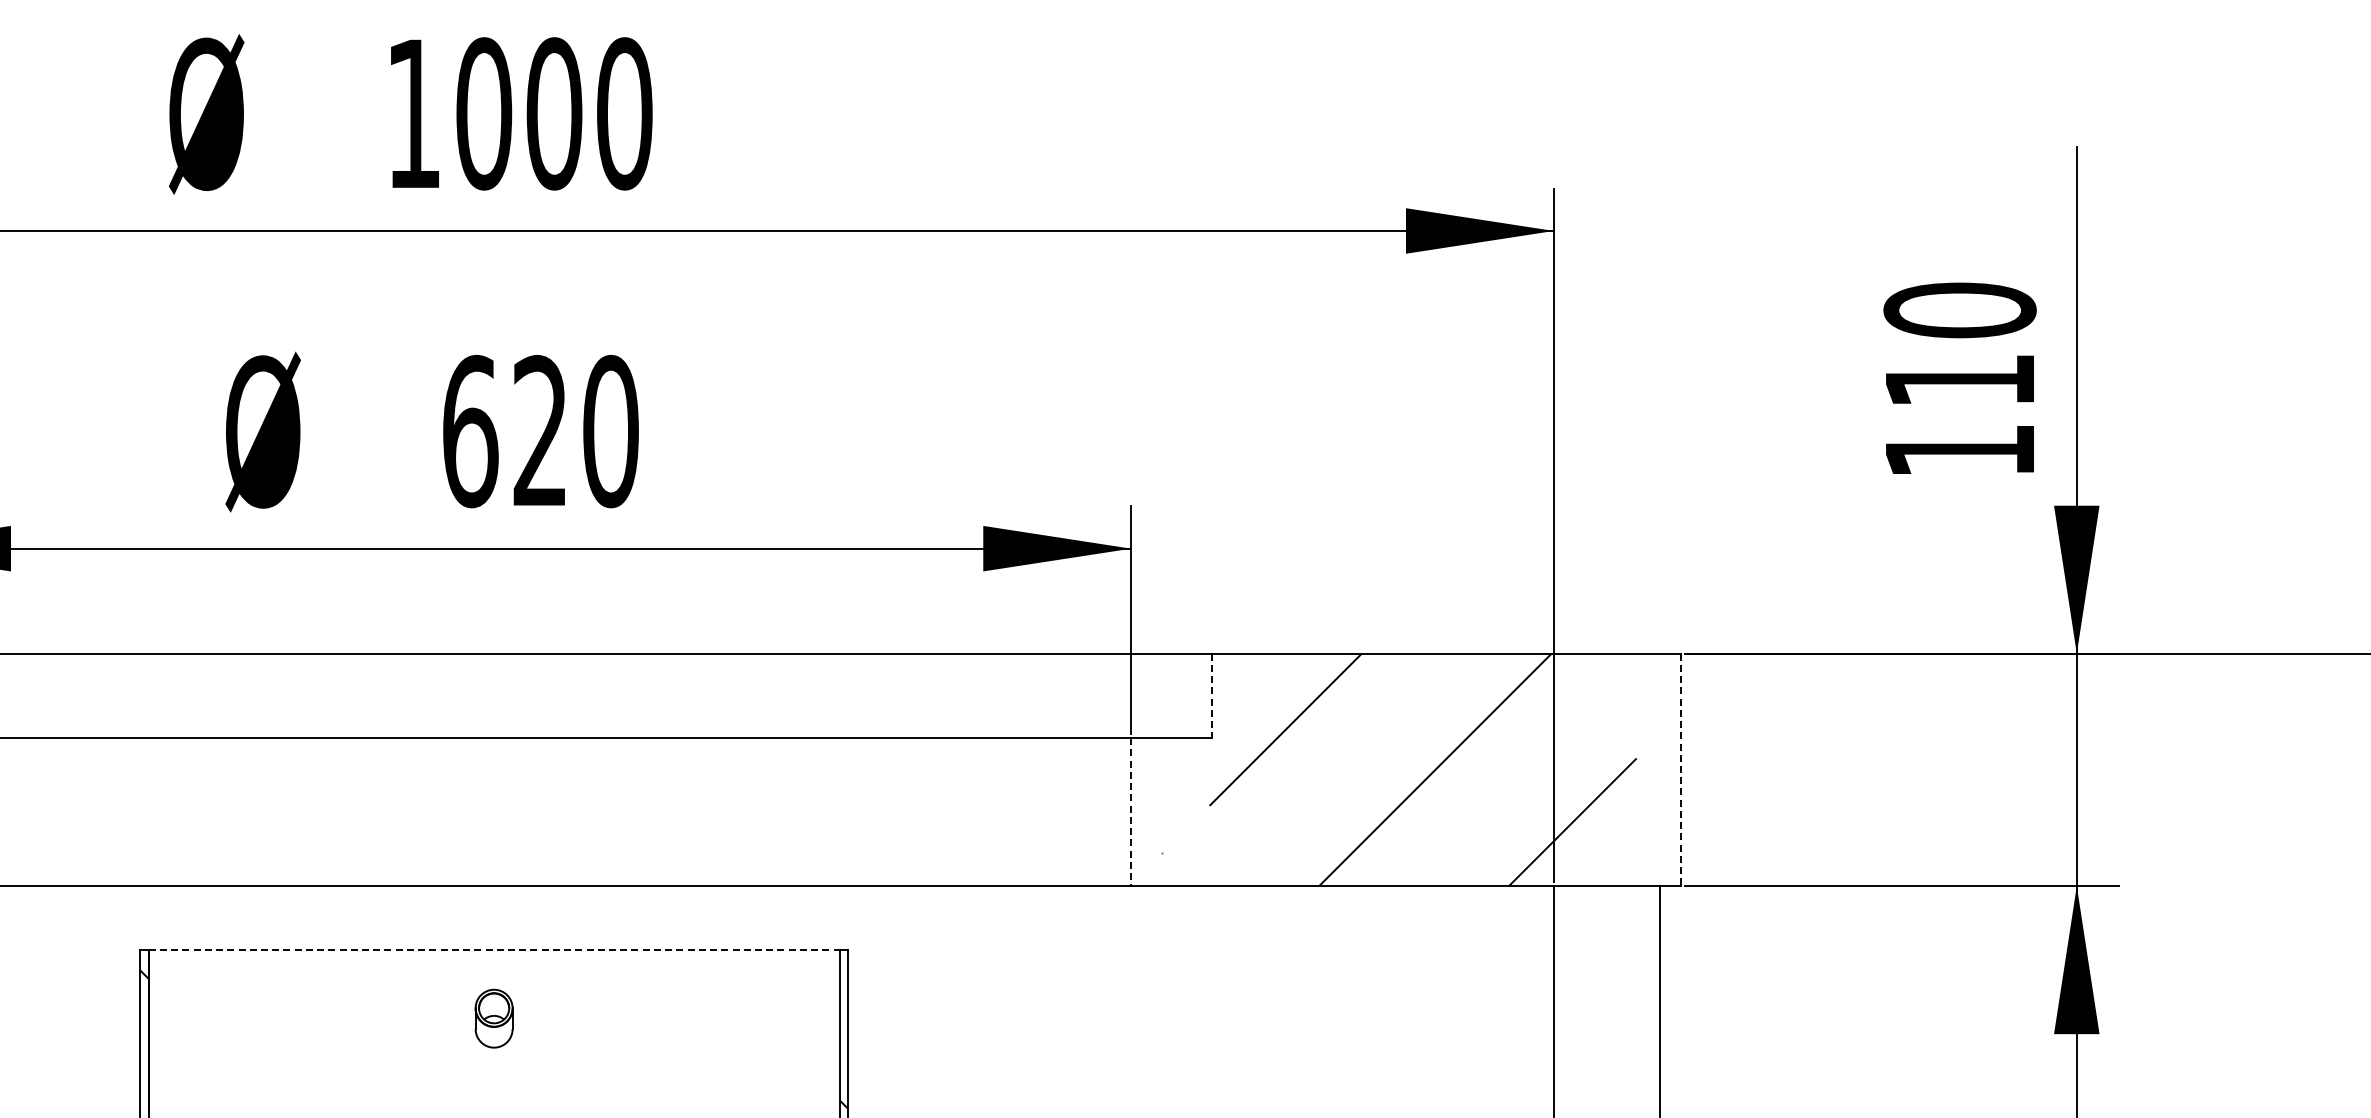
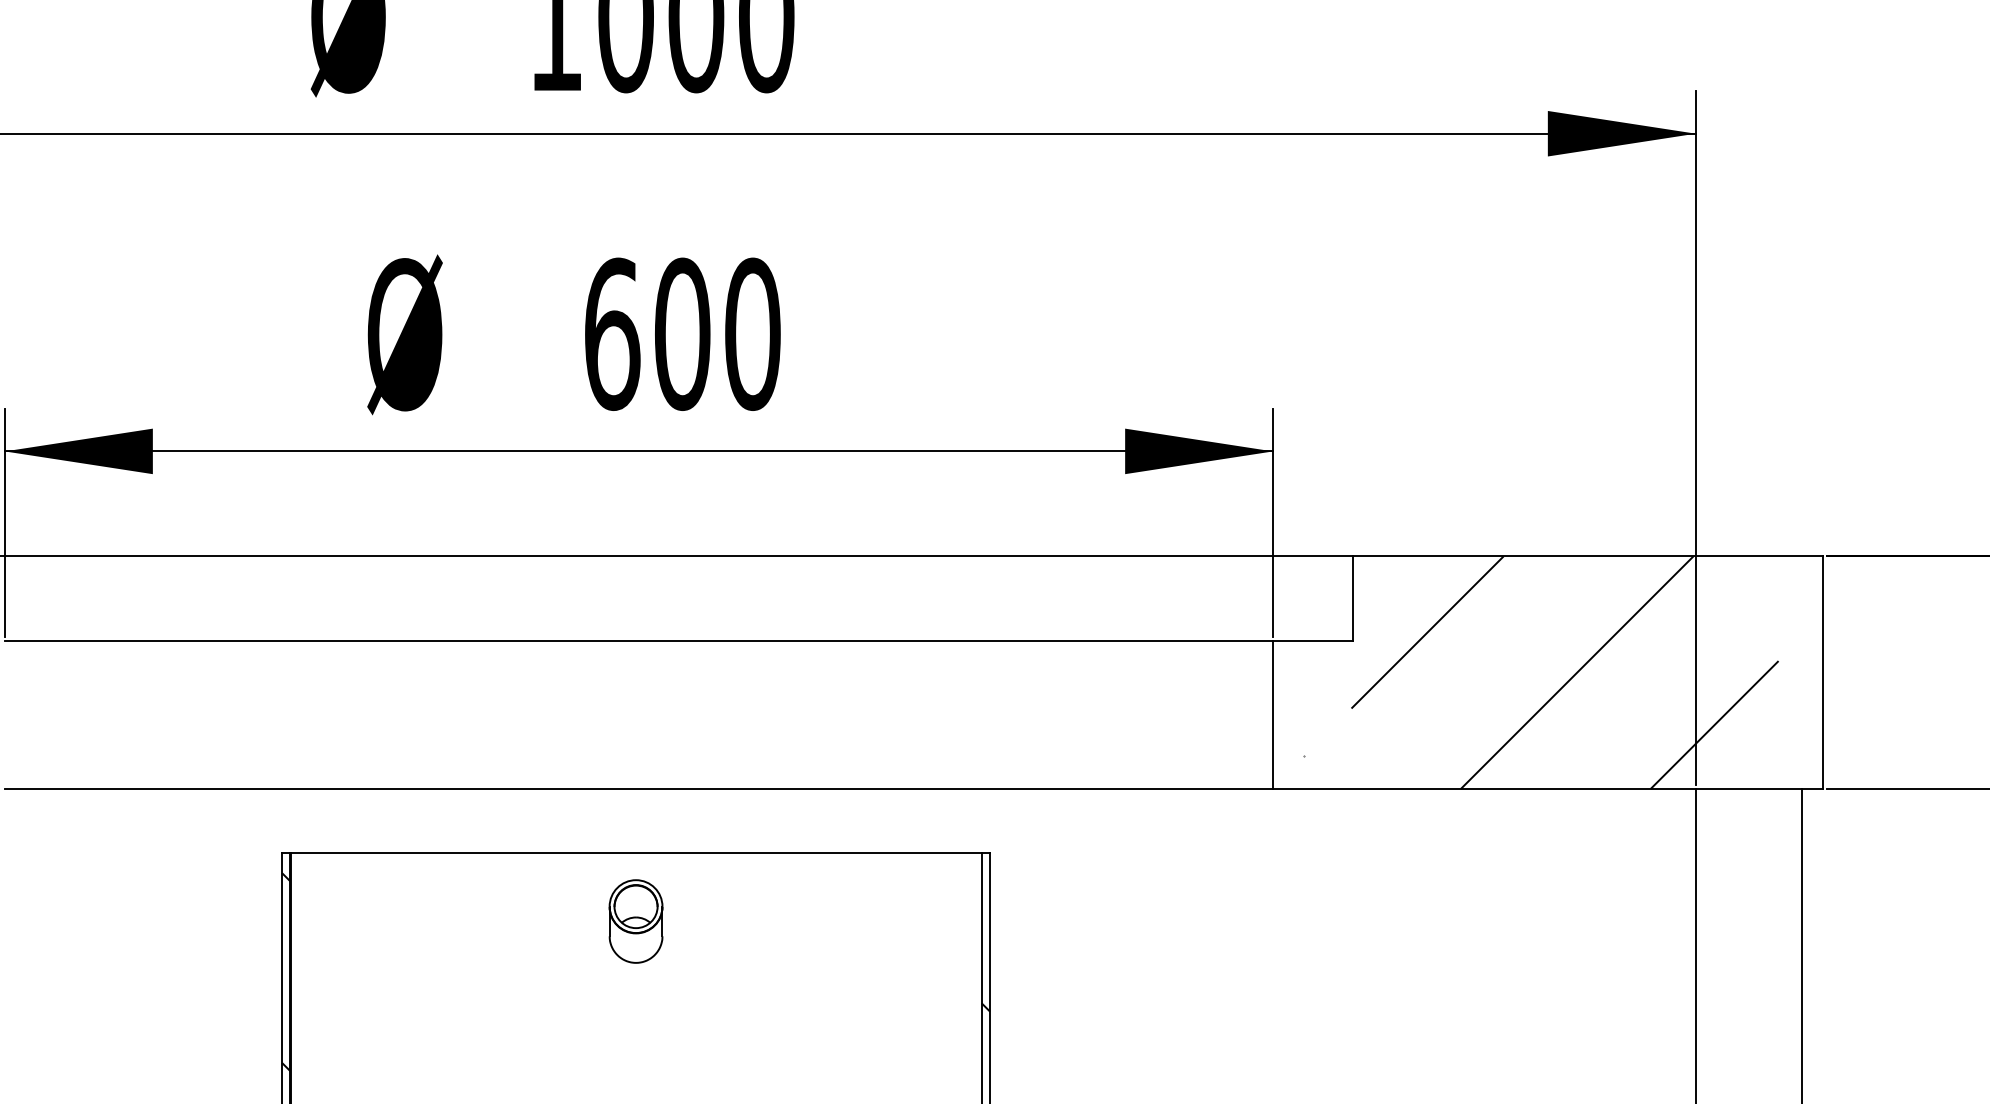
text: (540, 431) -> (682, 334), 620 -> 600
line: (1211, 696) -> (1353, 599), dashed -> solid
line: (1680, 770) -> (1822, 673), dashed -> solid
line: (1131, 812) -> (1273, 715), dashed -> solid
line: (494, 949) -> (636, 852), dashed -> solid
part: (493, 1018) -> (635, 921), size x1.43

